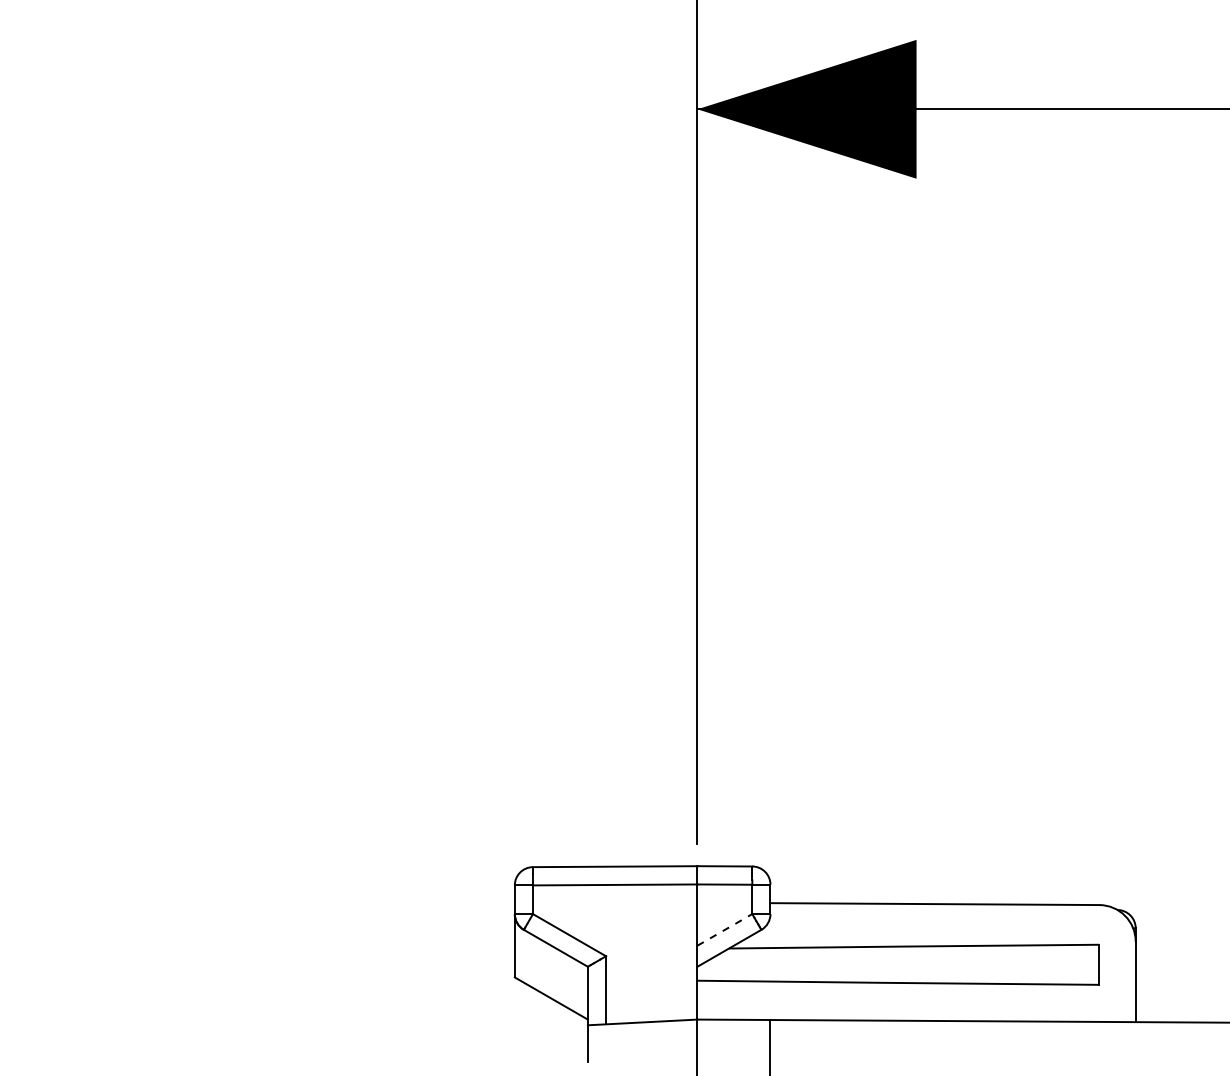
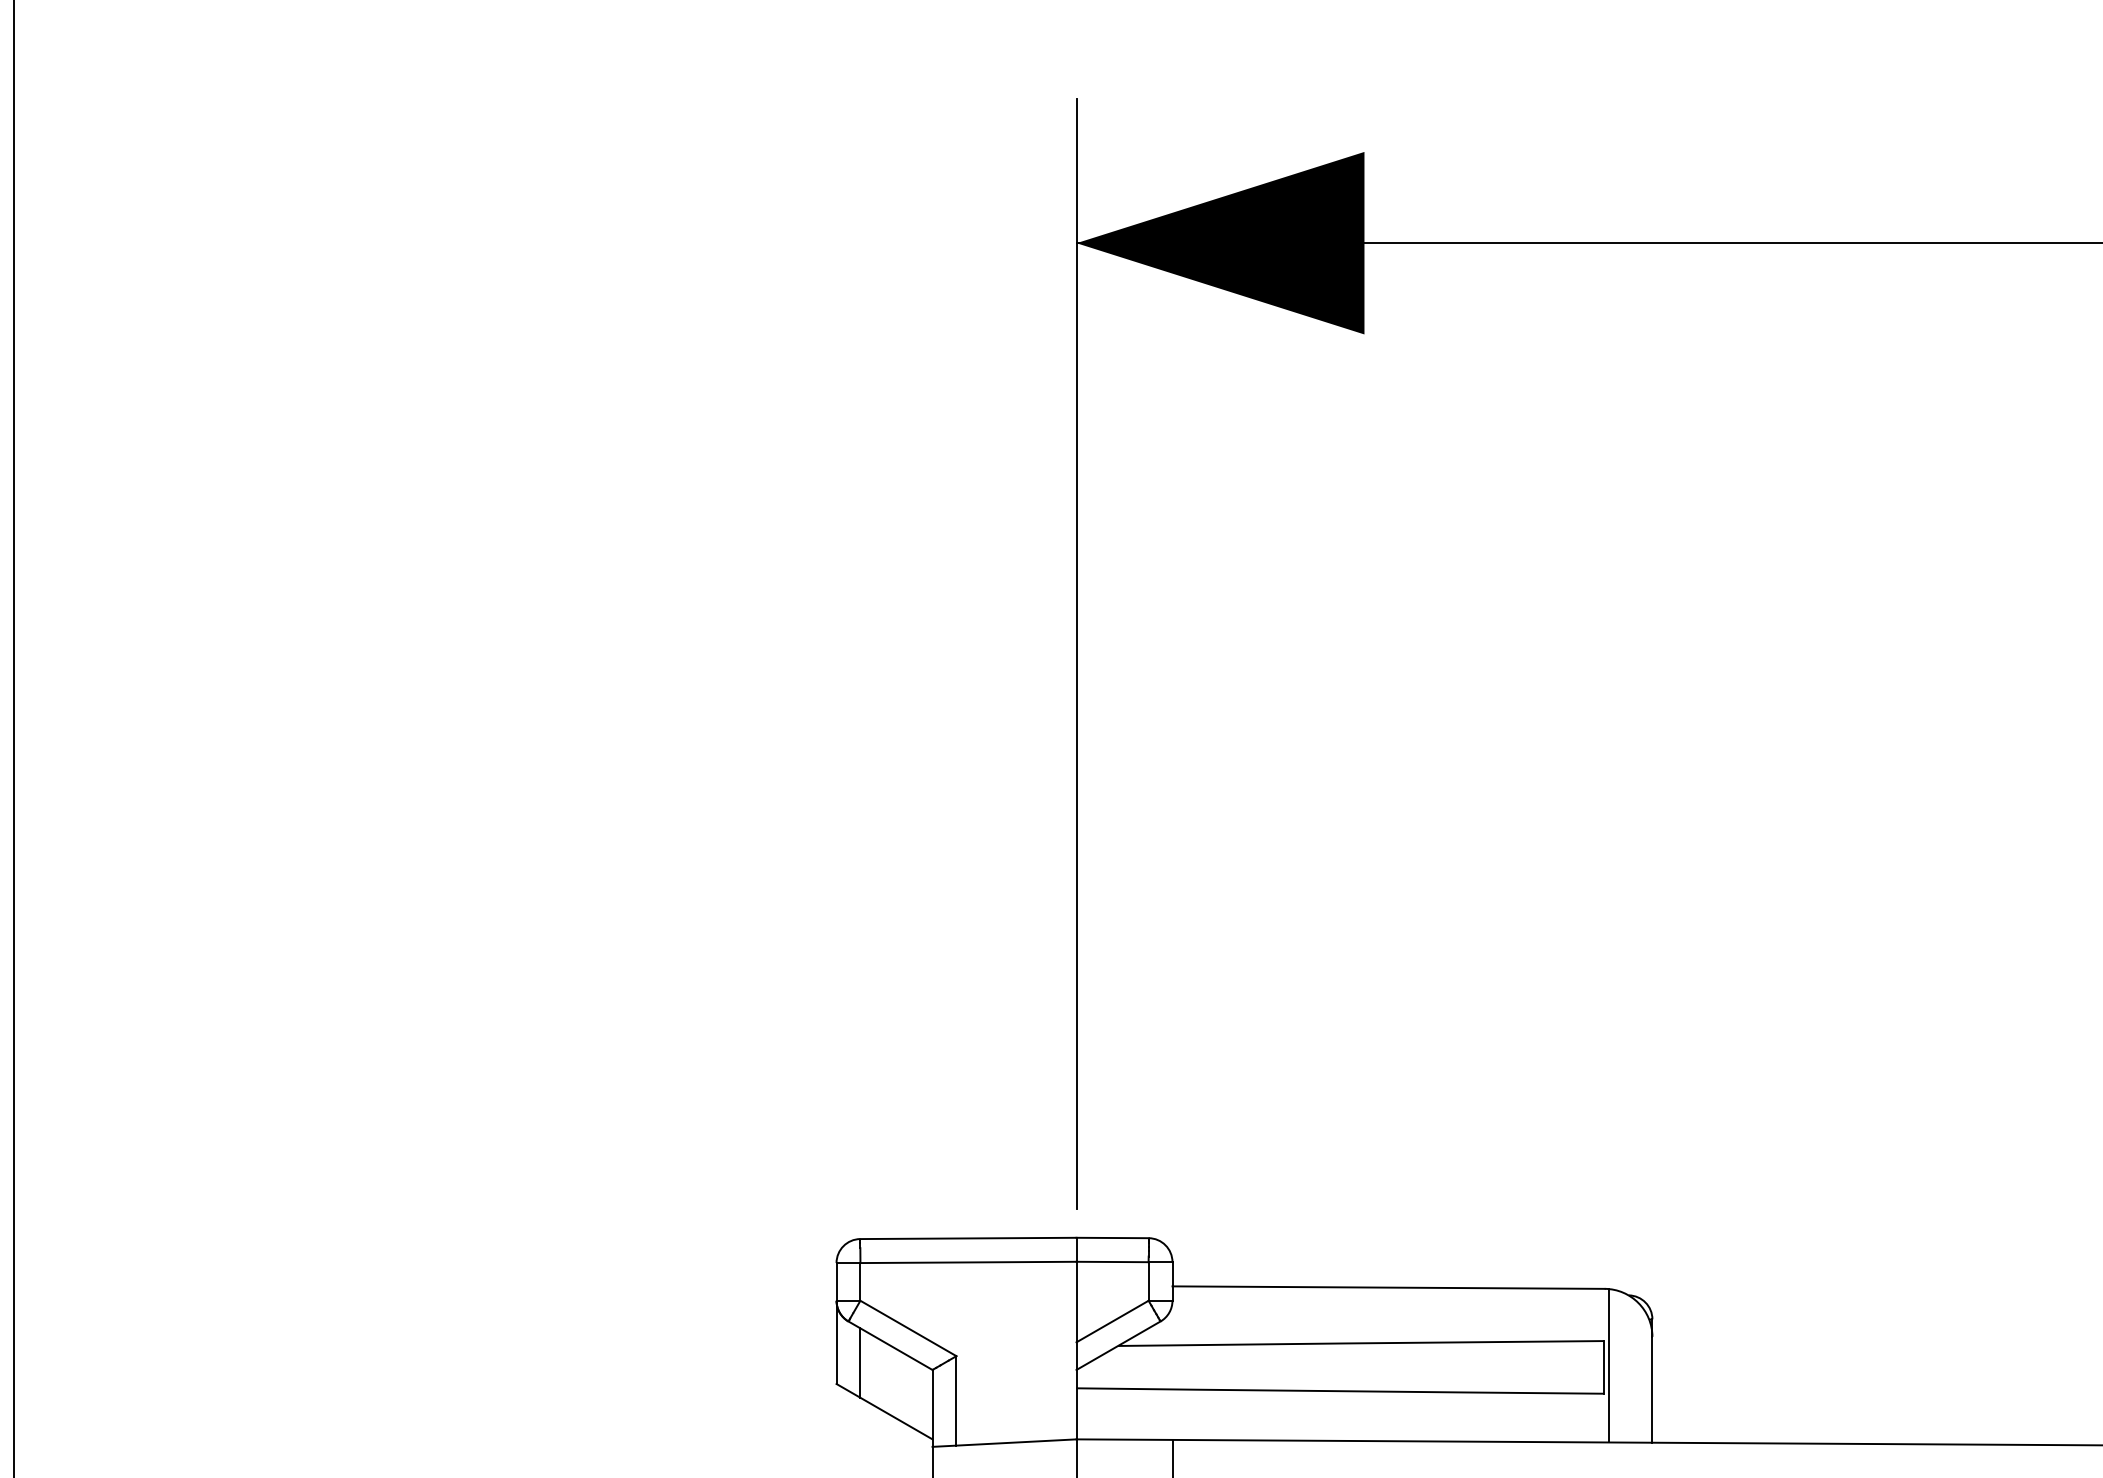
line: (724, 929) -> (1112, 1321), dashed -> solid
line: (533, 961) -> (860, 1362), added
line: (1102, 963) -> (1608, 1365), added

